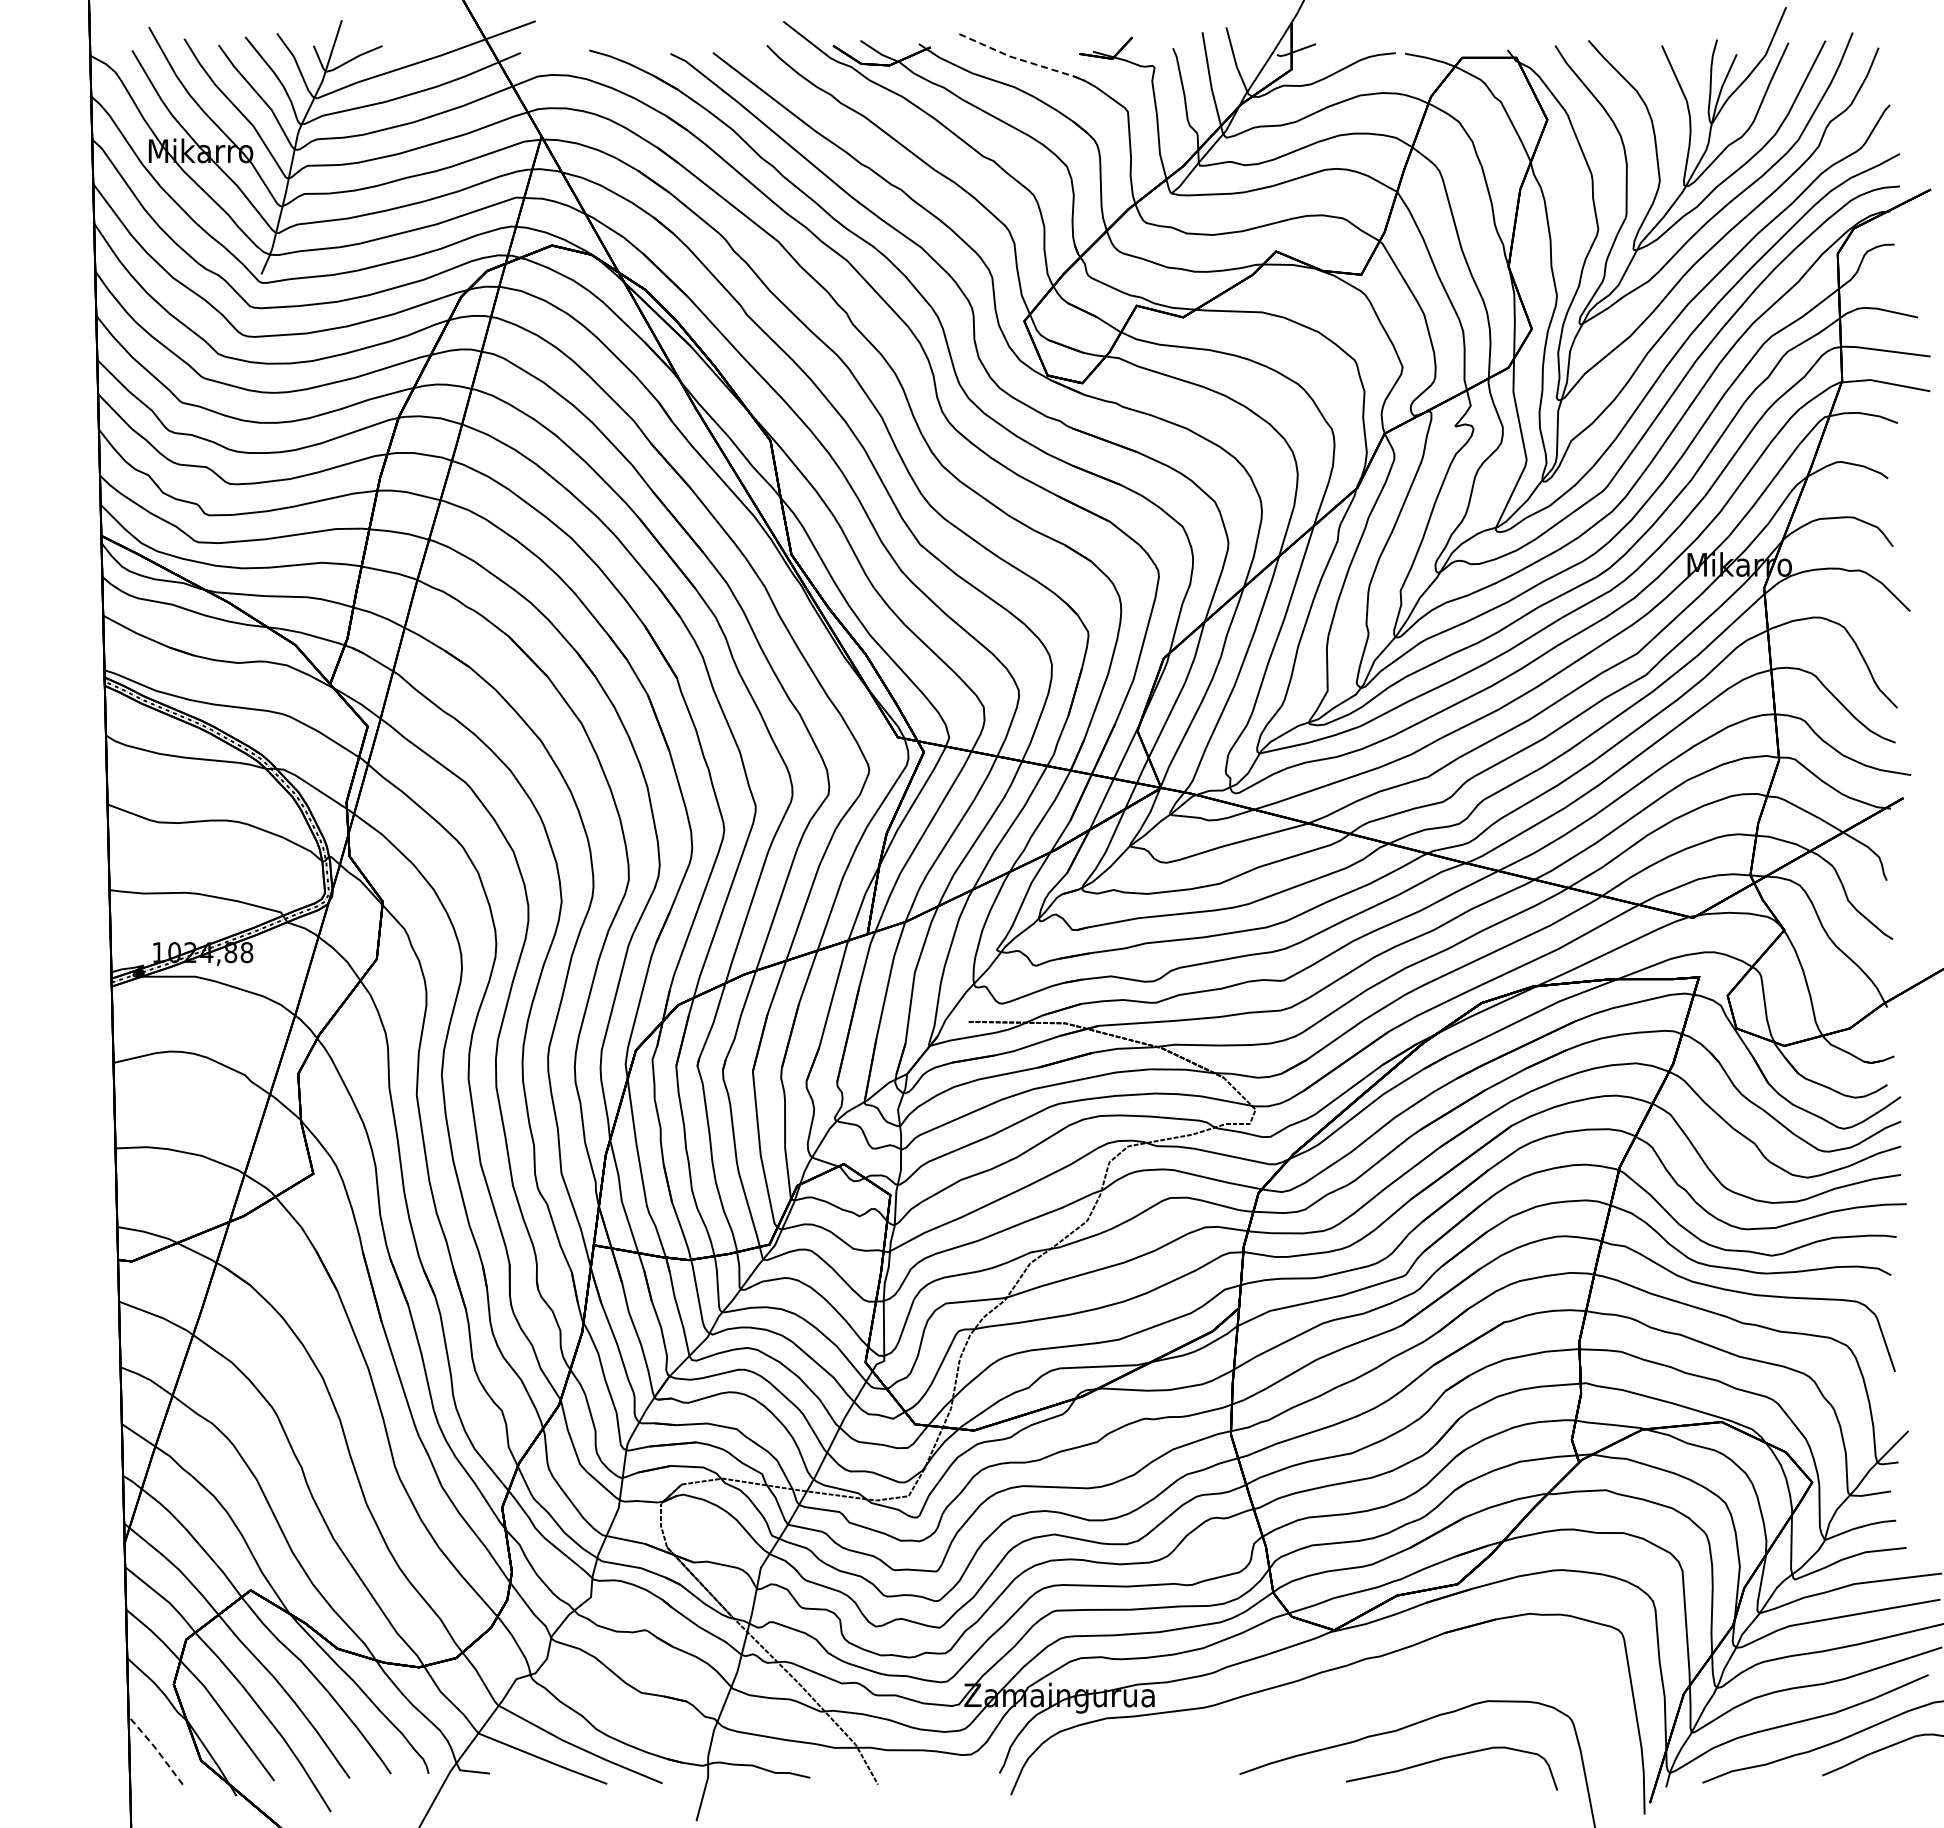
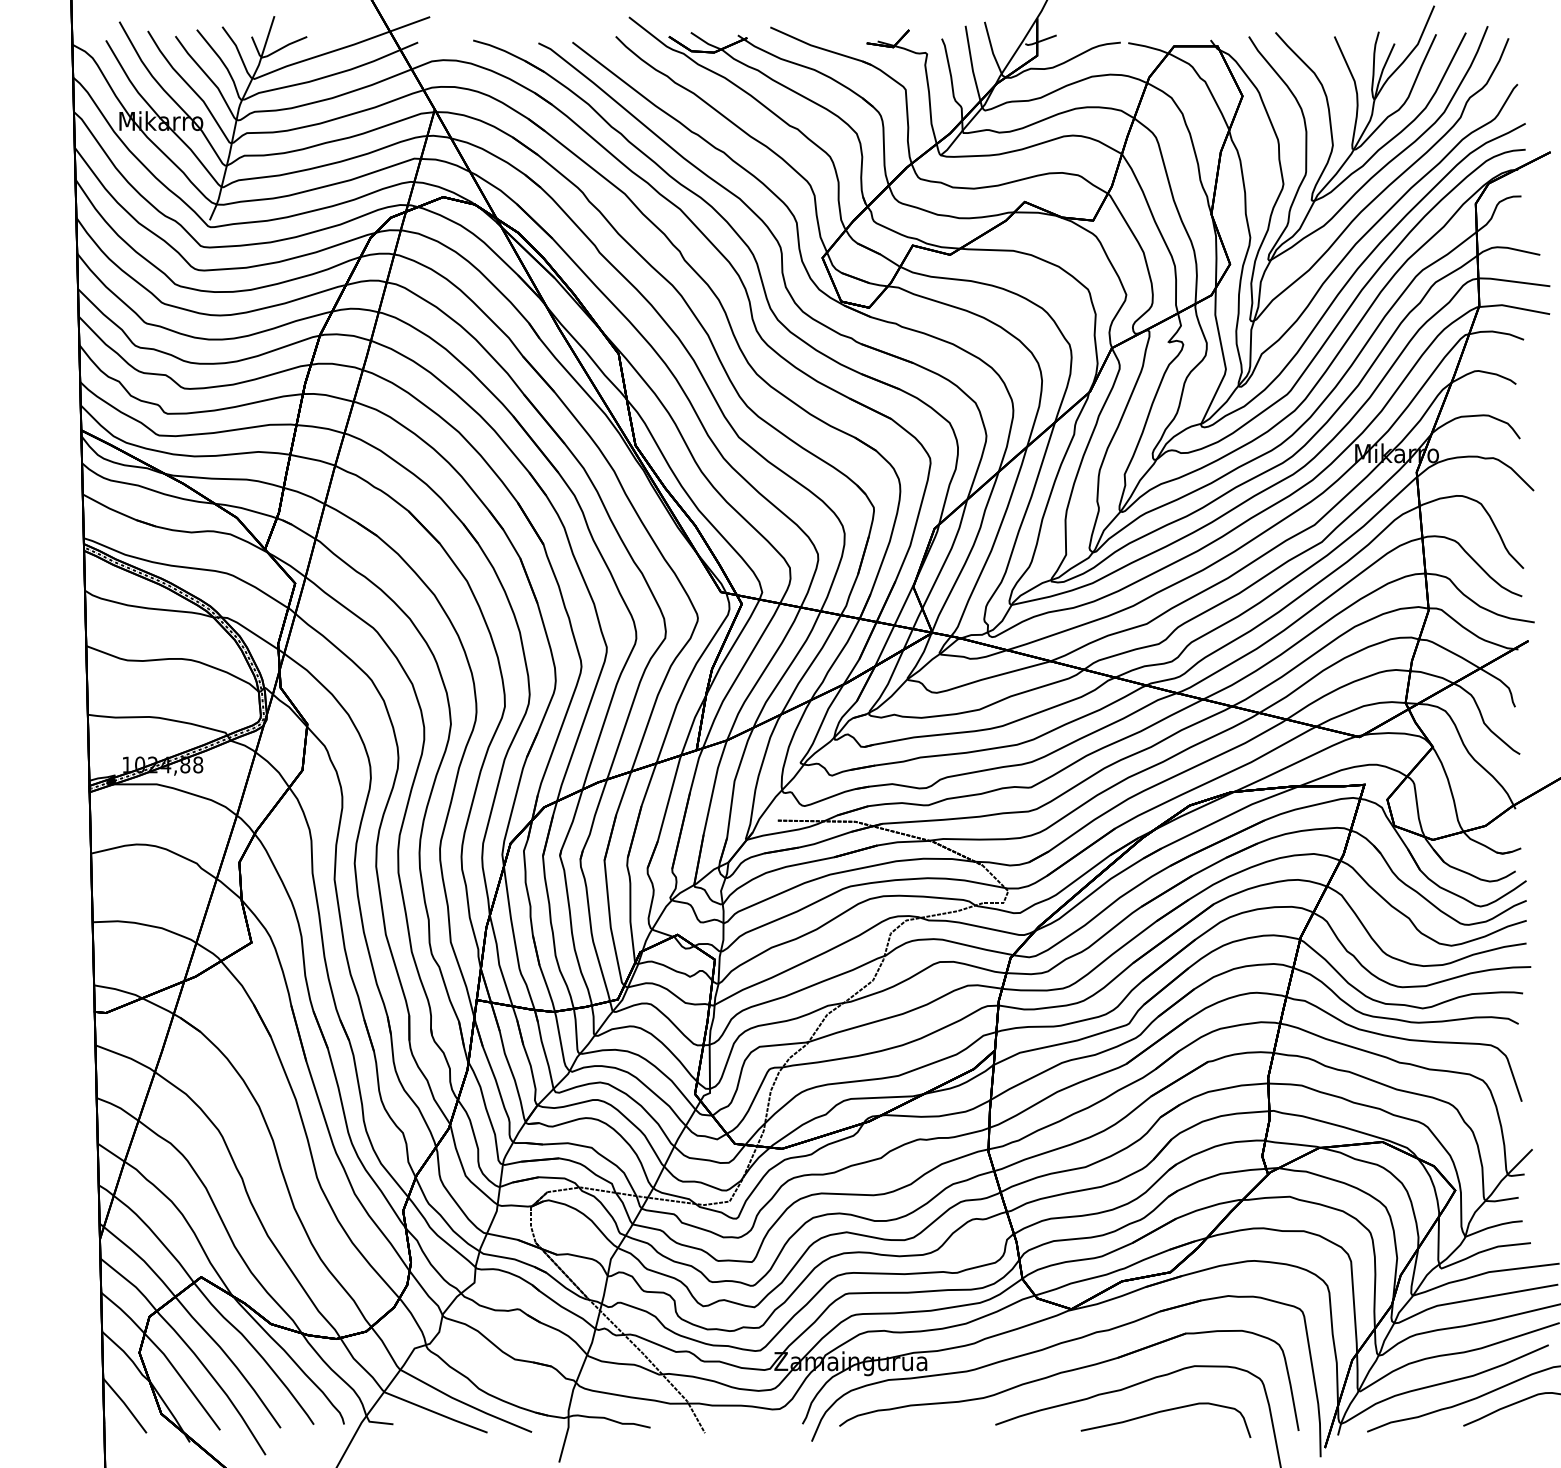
line: (1021, 60) -> (820, 48), dashed -> solid
part: (1330, 1708) -> (1068, 1372), added
line: (156, 1749) -> (125, 1404), dashed -> solid

